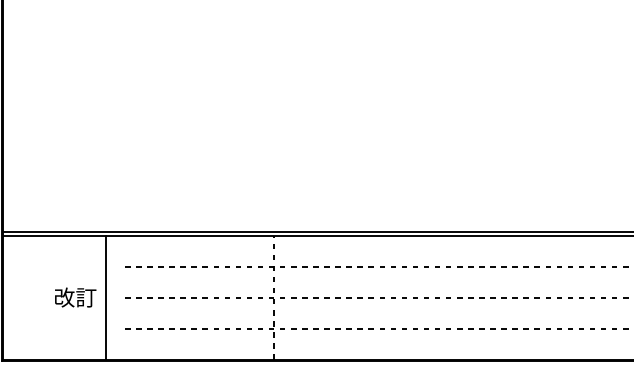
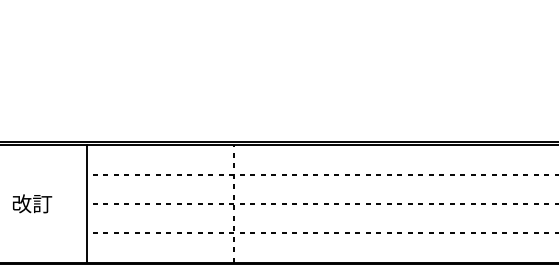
text: (75, 297) -> (32, 203), moved
line: (106, 297) -> (87, 203), moved

